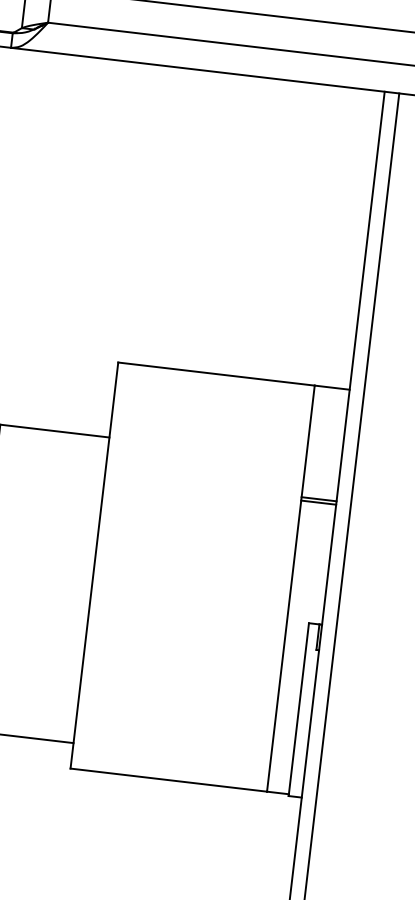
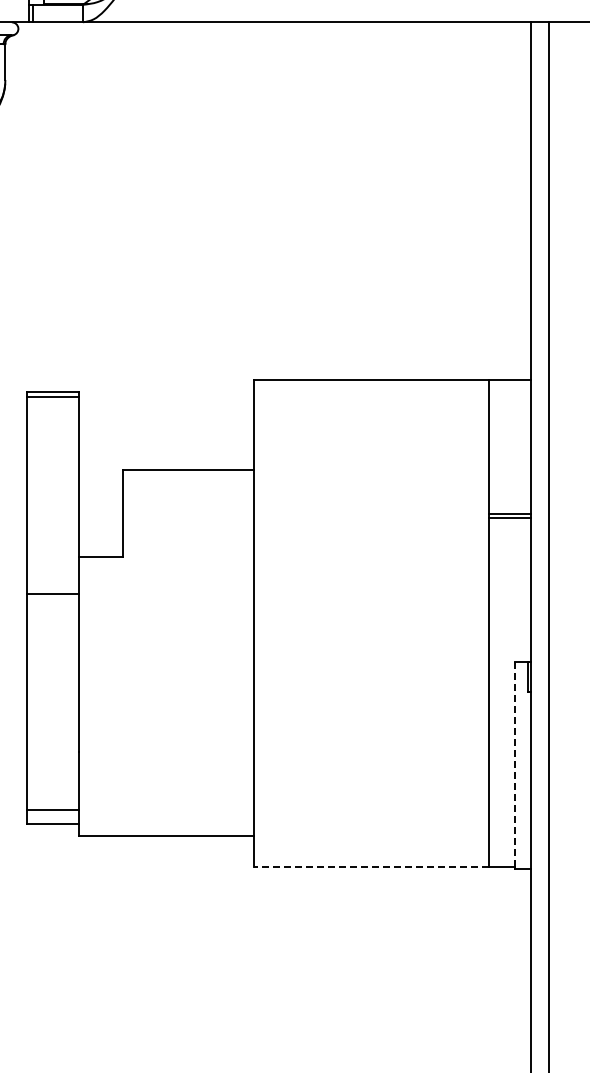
line: (298, 708) -> (515, 764), solid -> dashed
line: (168, 779) -> (371, 866), solid -> dashed

